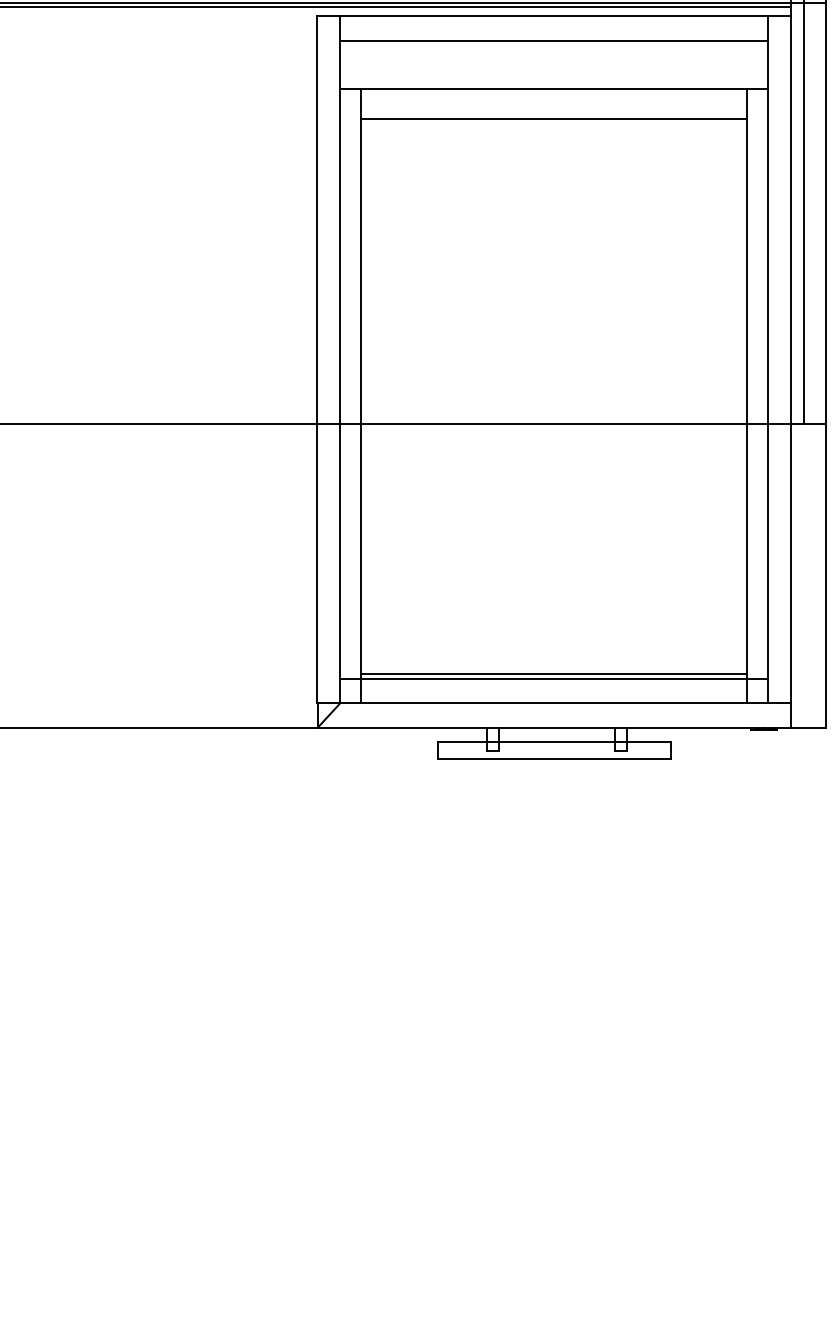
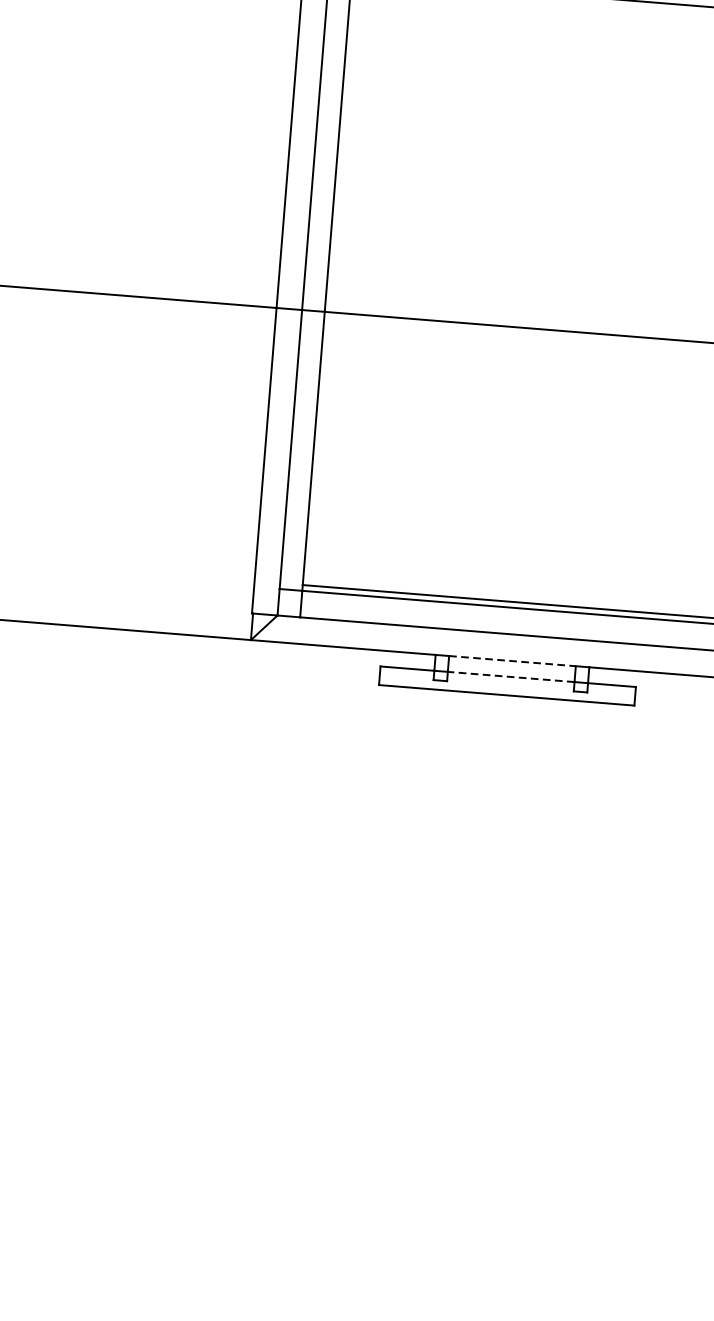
line: (557, 727) -> (512, 661), solid -> dashed
line: (557, 742) -> (511, 677), solid -> dashed

